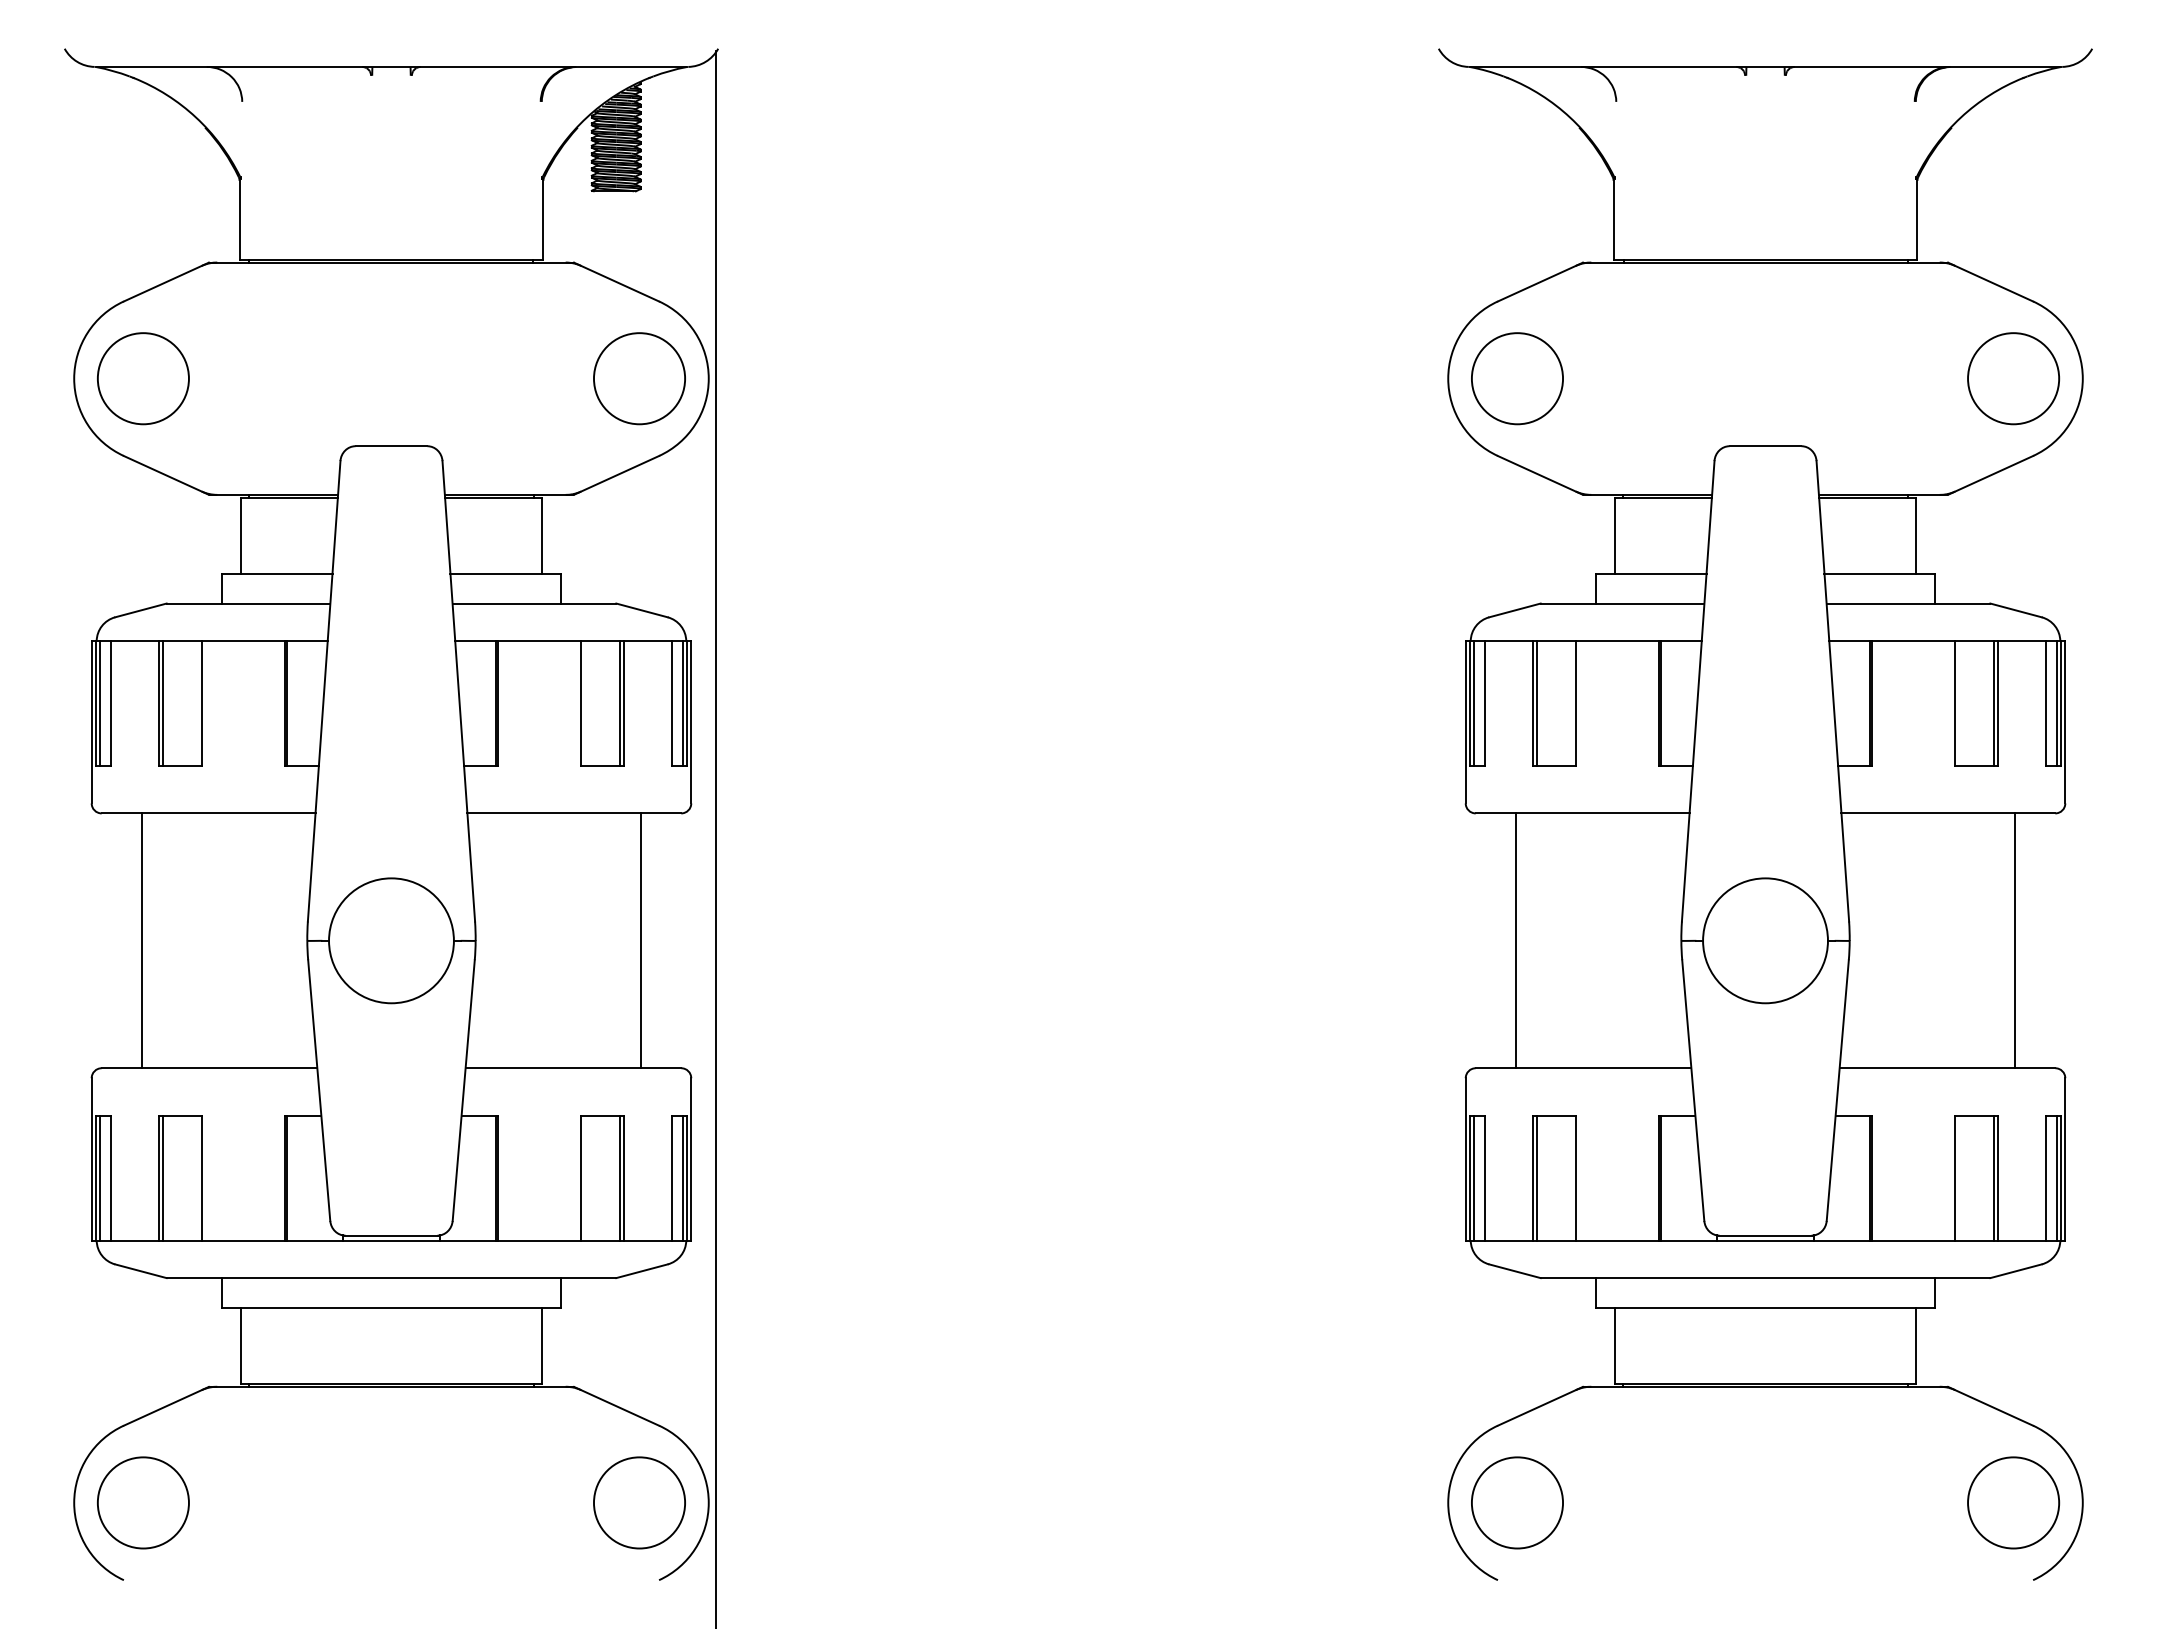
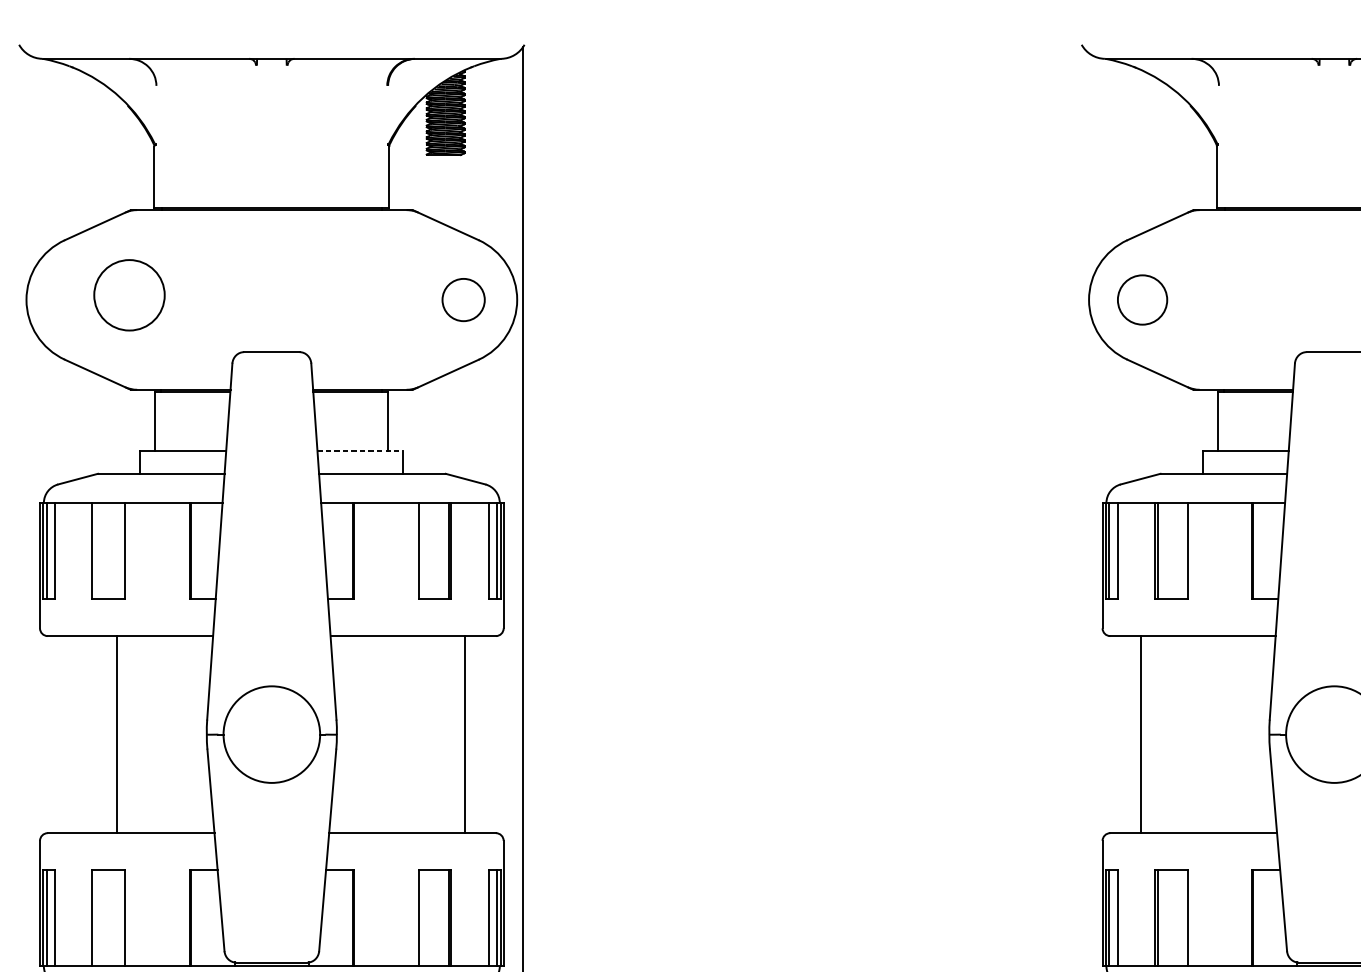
circle: (143, 378) -> (129, 295), moved
circle: (639, 378) -> (463, 299), size x0.6
circle: (1517, 378) -> (1142, 299), size x0.7
line: (506, 573) -> (360, 450), solid -> dashed
line: (162, 703) -> (94, 551), removed
line: (141, 940) -> (117, 734), moved
line: (162, 1177) -> (94, 917), removed

